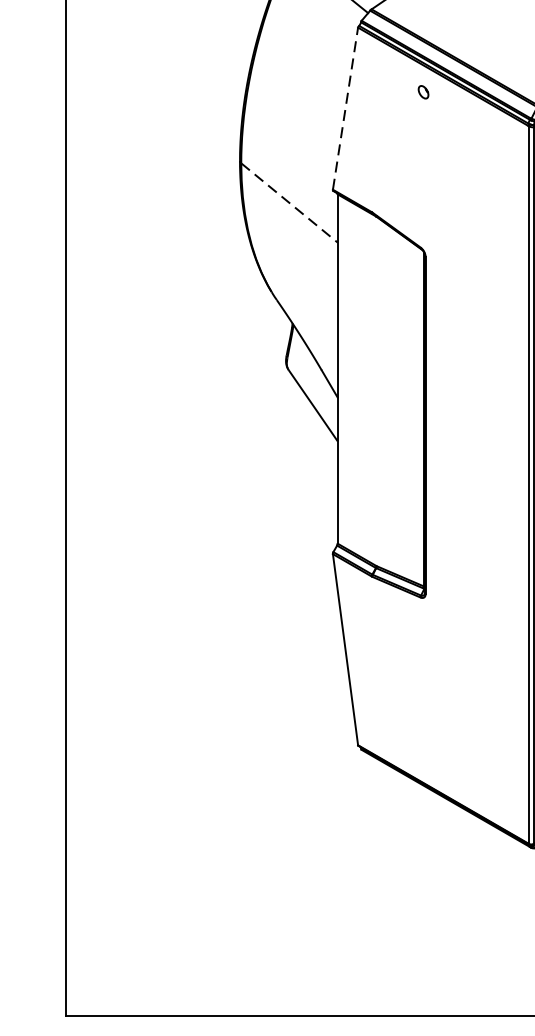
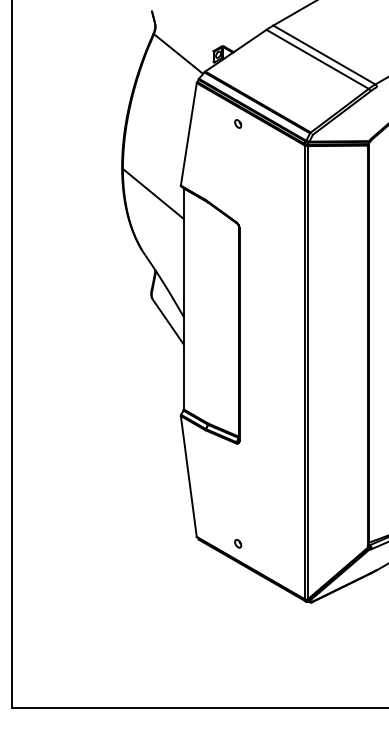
line: (345, 108) -> (188, 134), dashed -> solid
line: (289, 203) -> (153, 194), dashed -> solid
part: (424, 755) -> (238, 543), added

